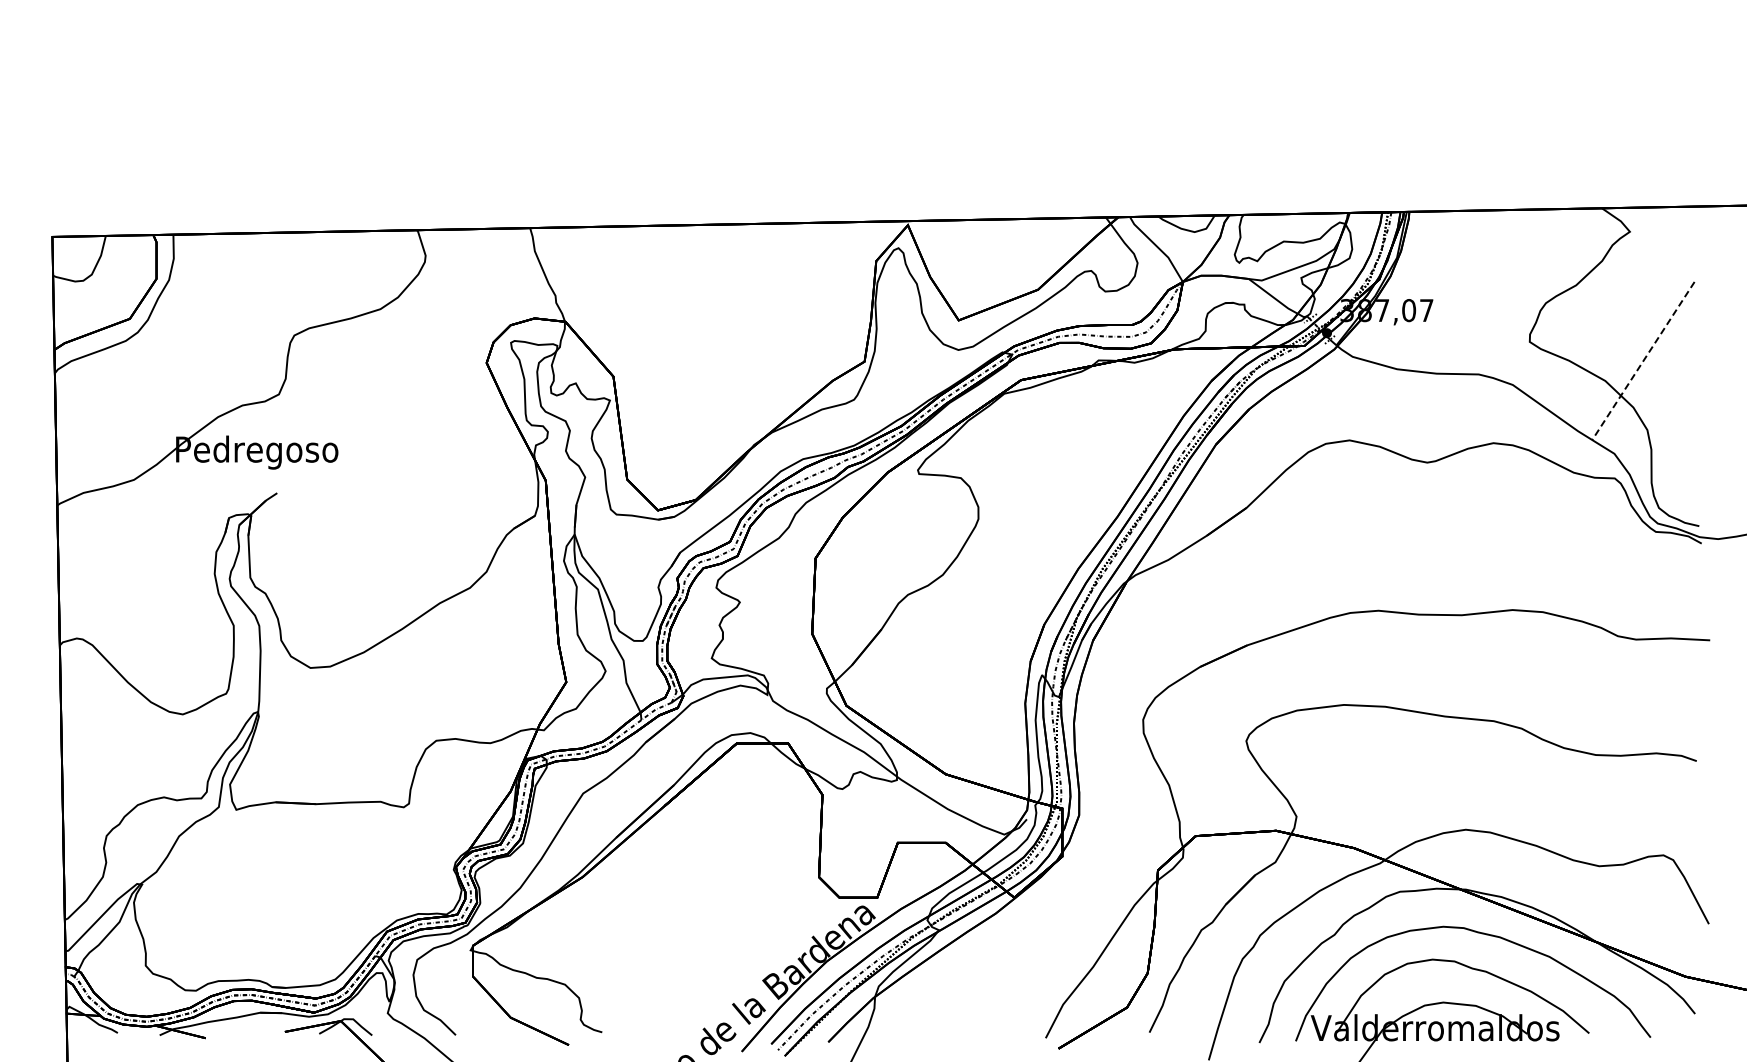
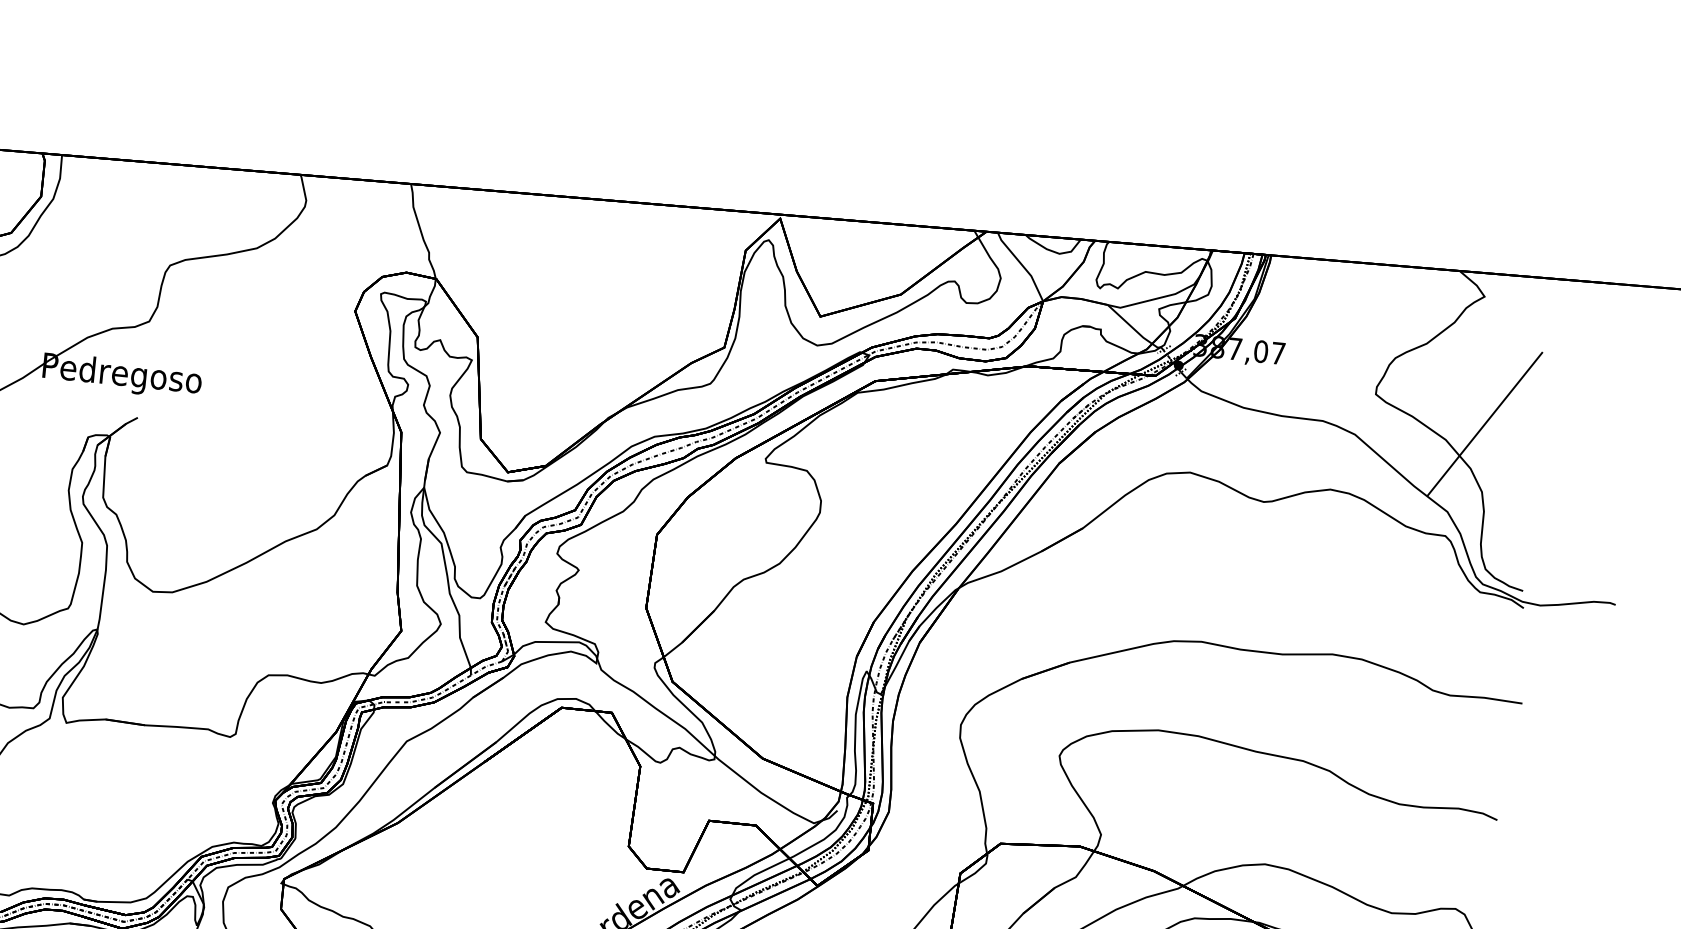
line: (1643, 361) -> (1484, 424), dashed -> solid

